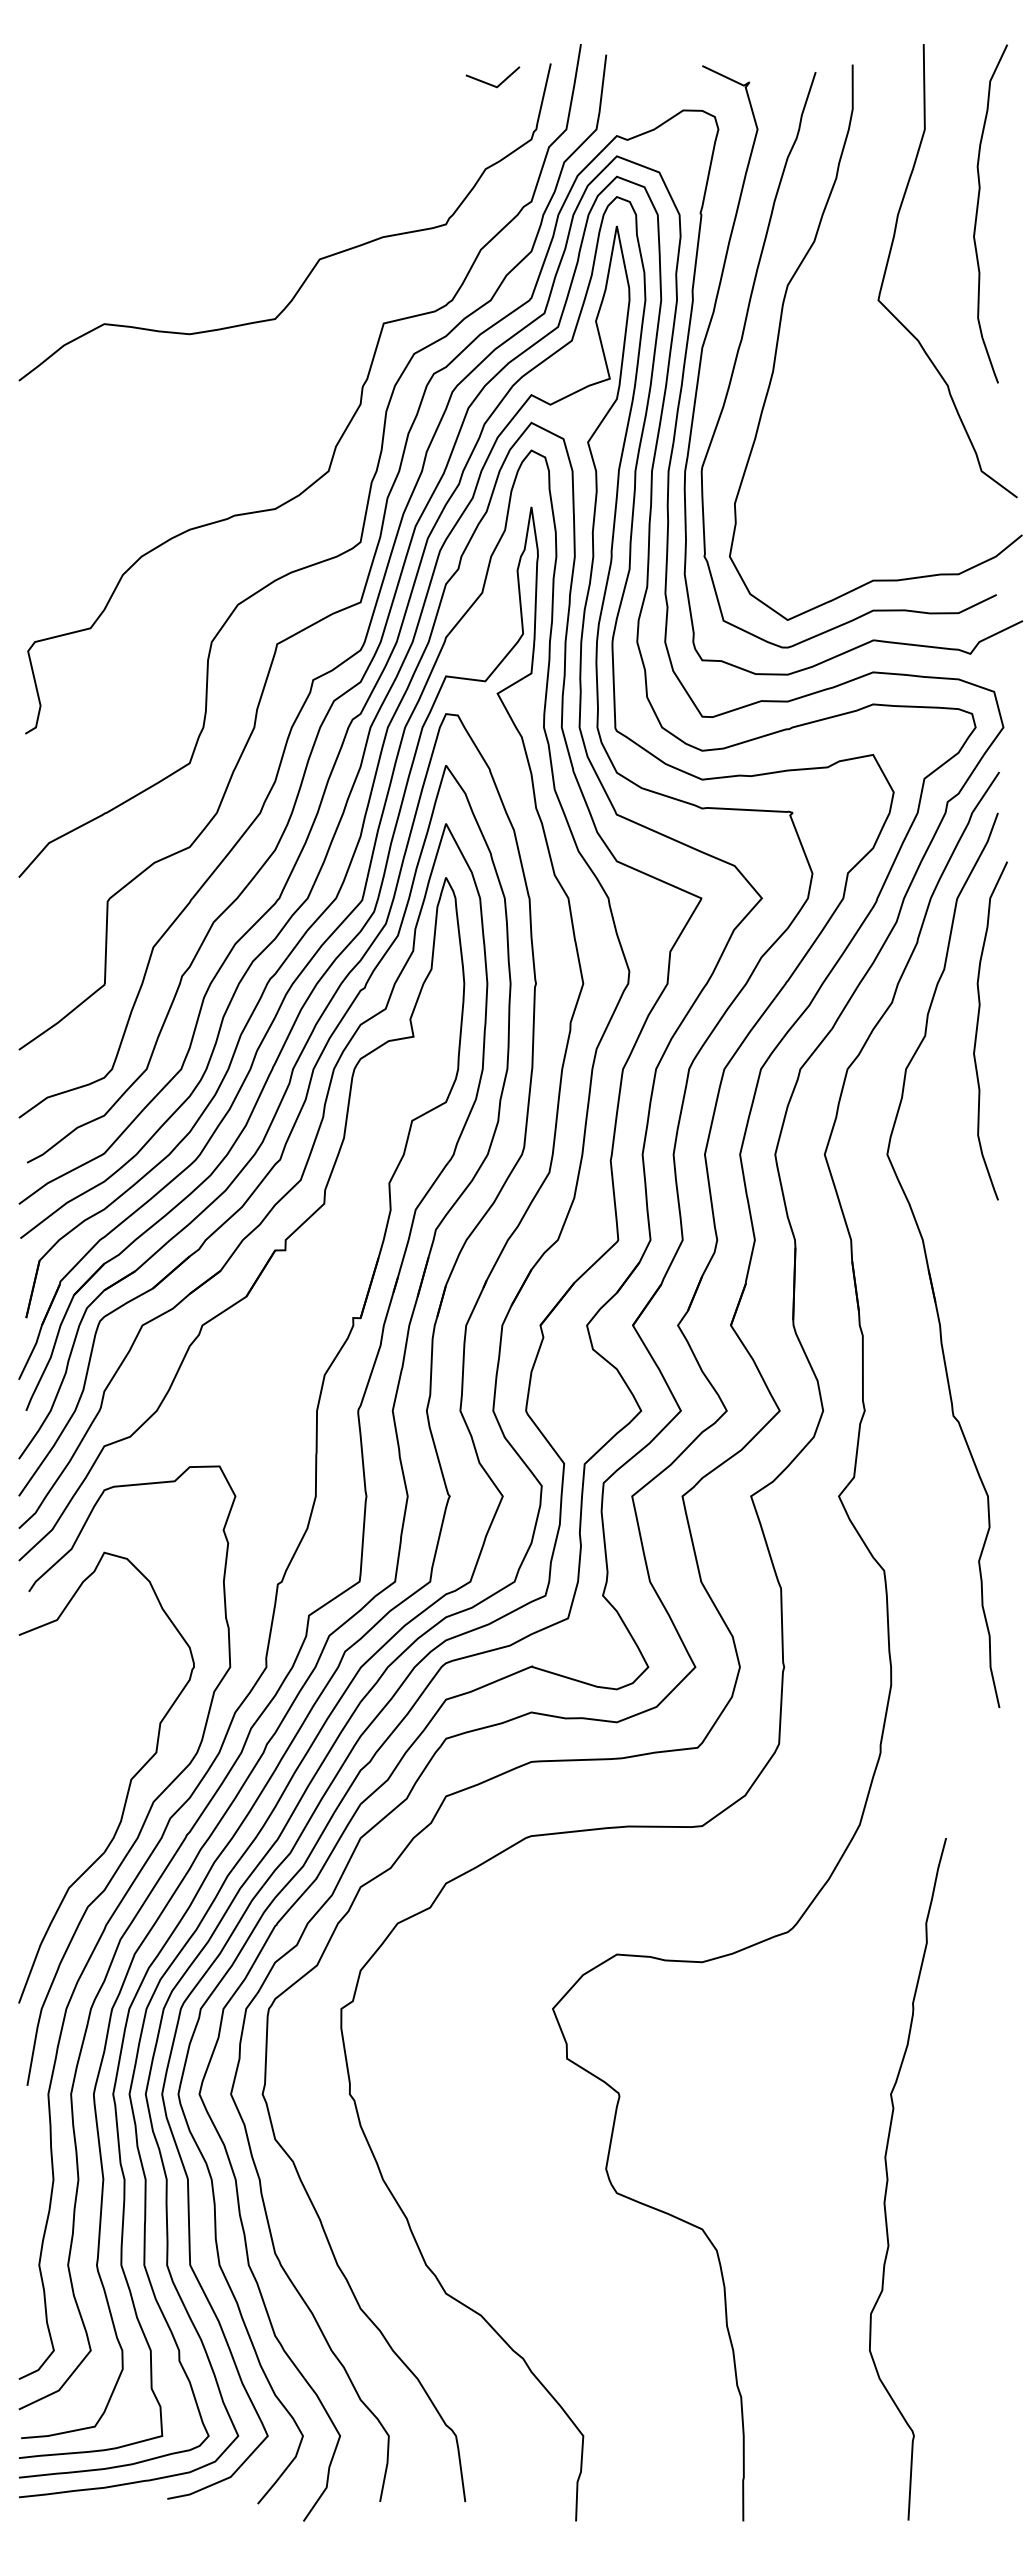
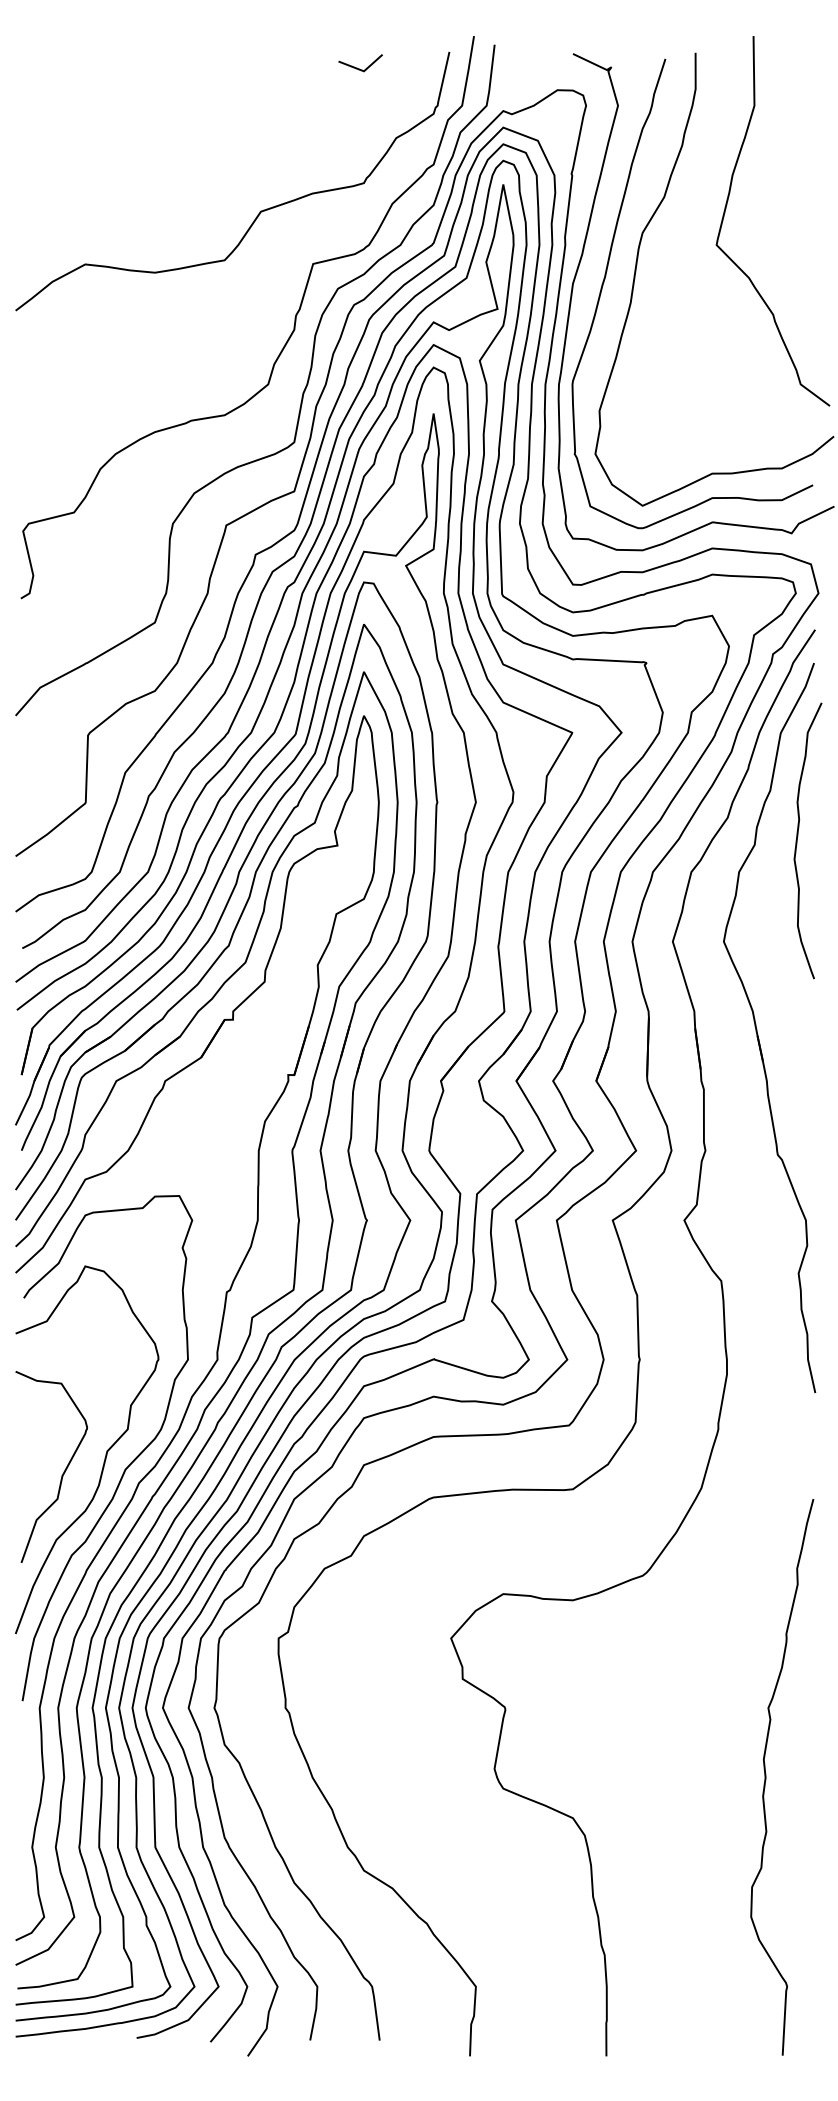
line: (490, 83) -> (358, 68), moved
curve: (978, 209) -> (798, 170), removed
curve: (77, 1805) -> (63, 1472), added
curve: (888, 2179) -> (766, 1777), moved

